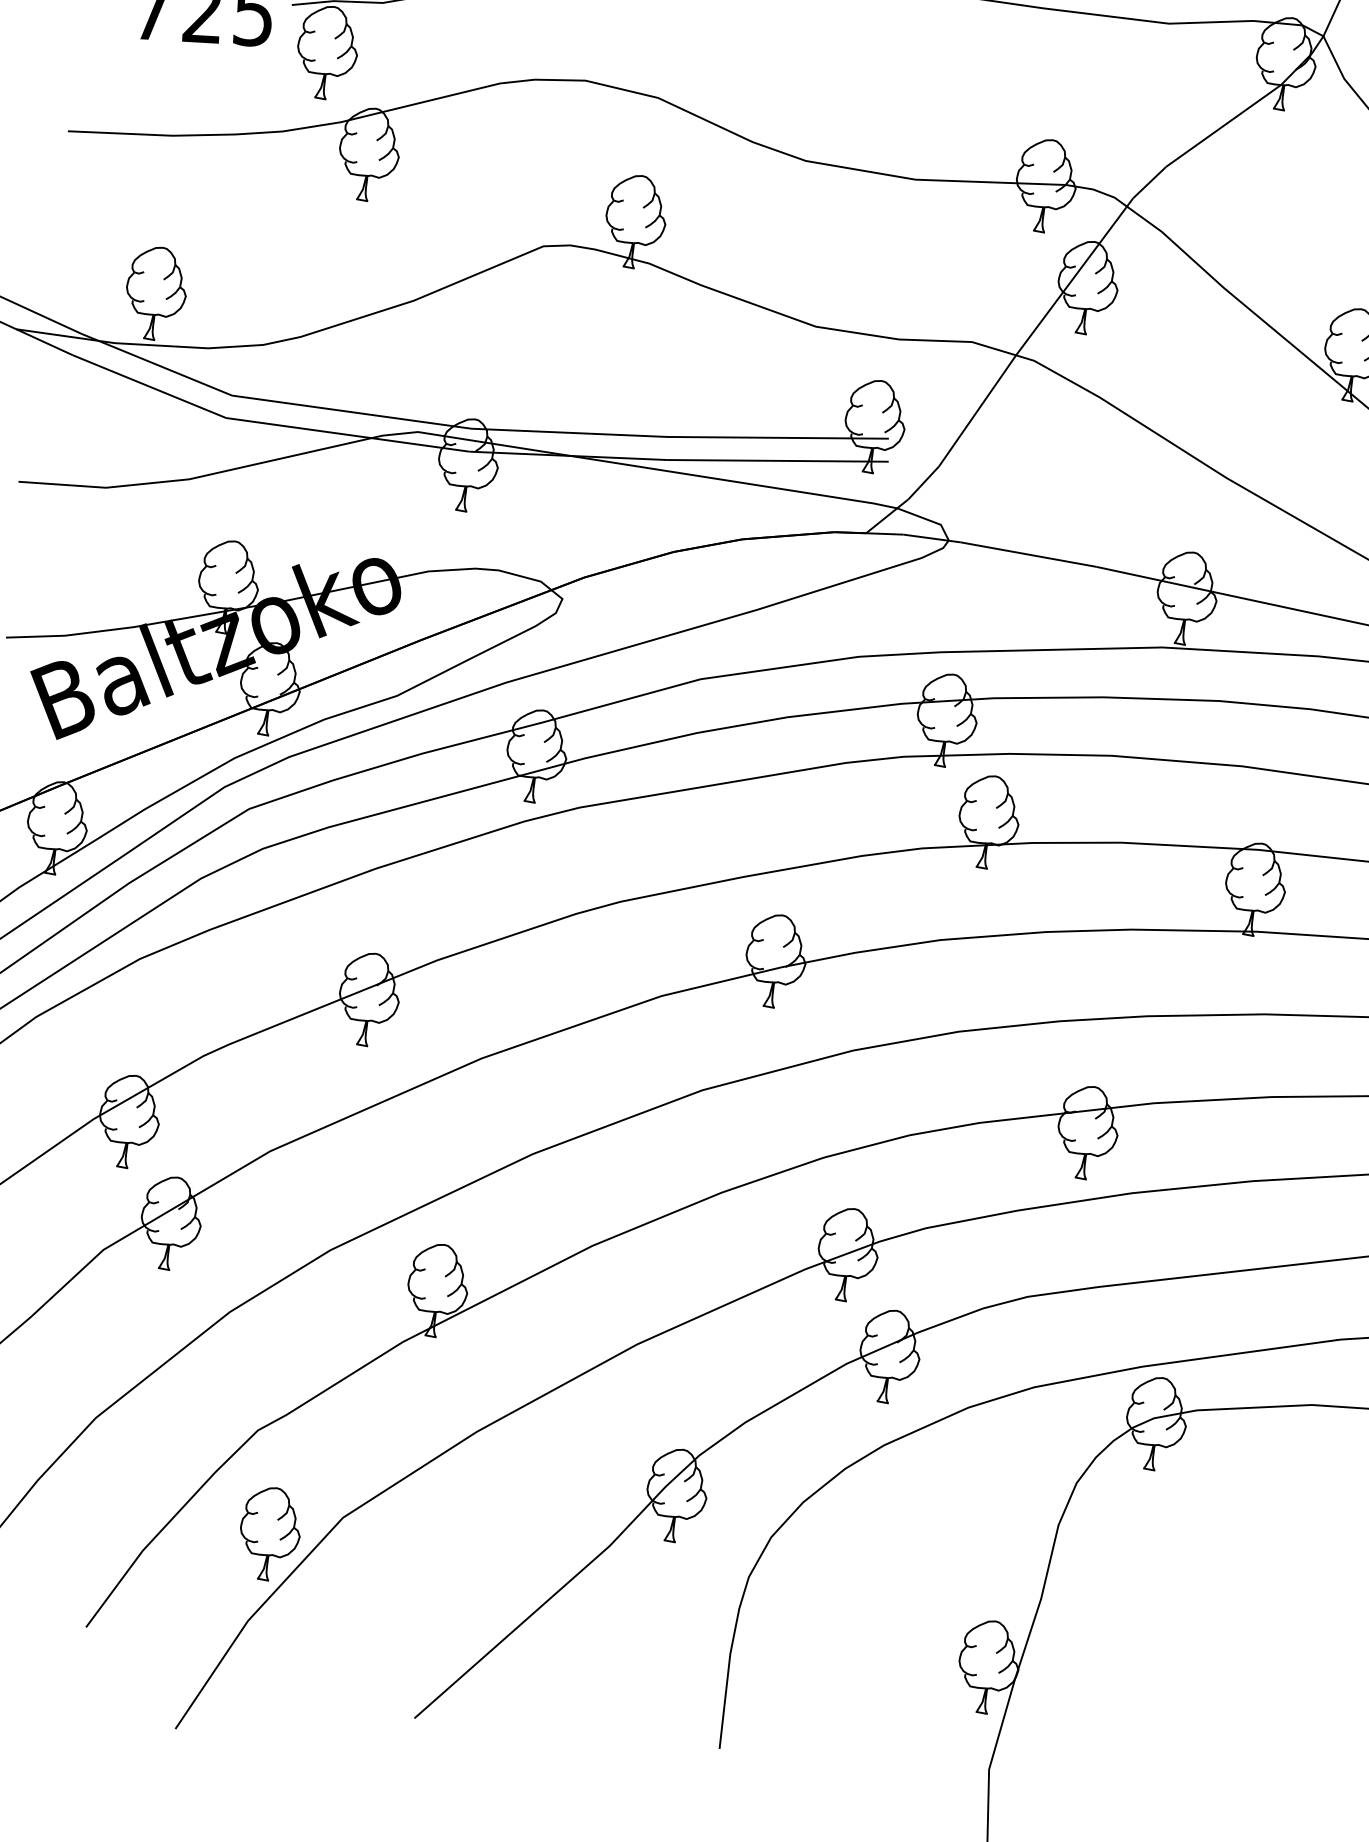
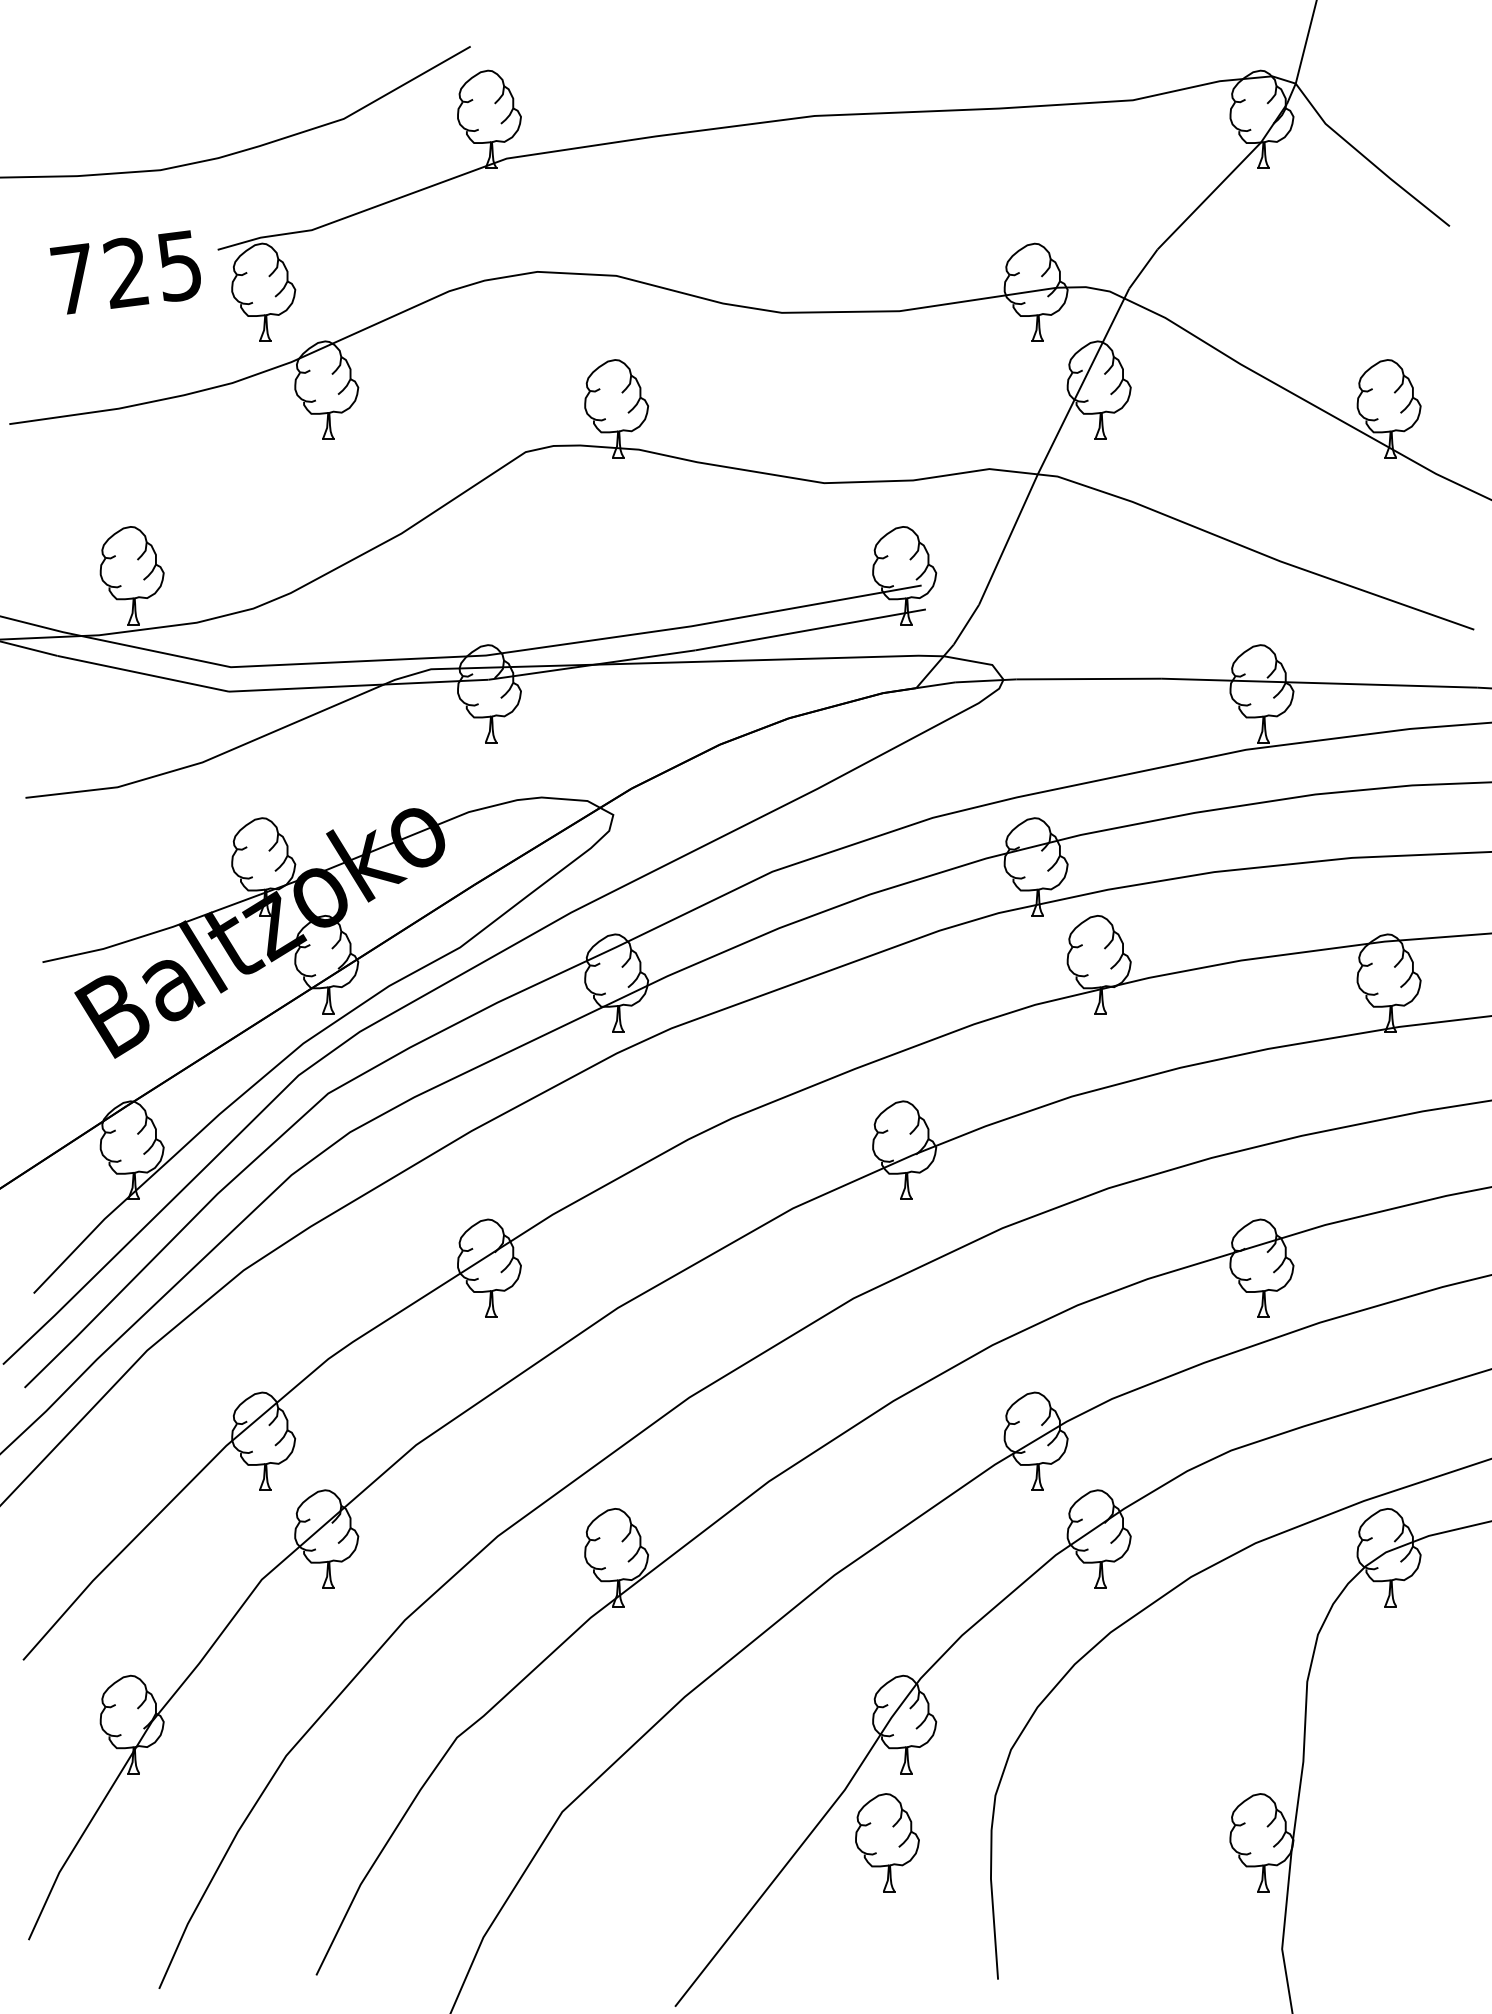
part: (270, 1533) -> (887, 1842), moved

